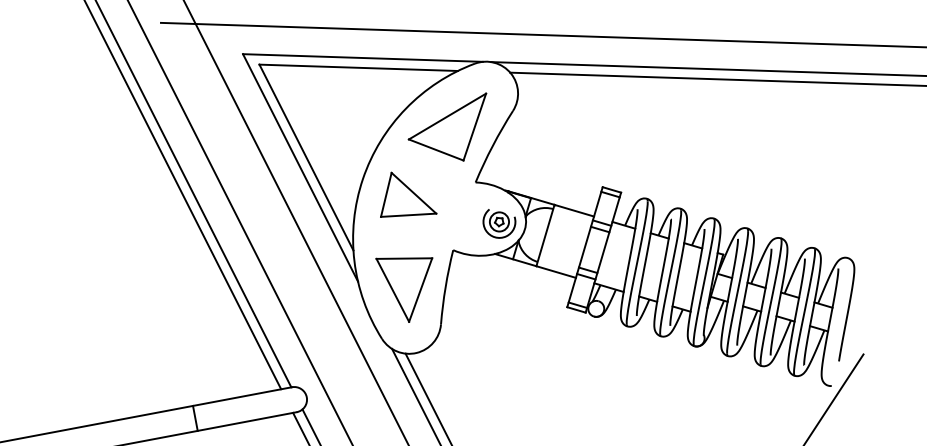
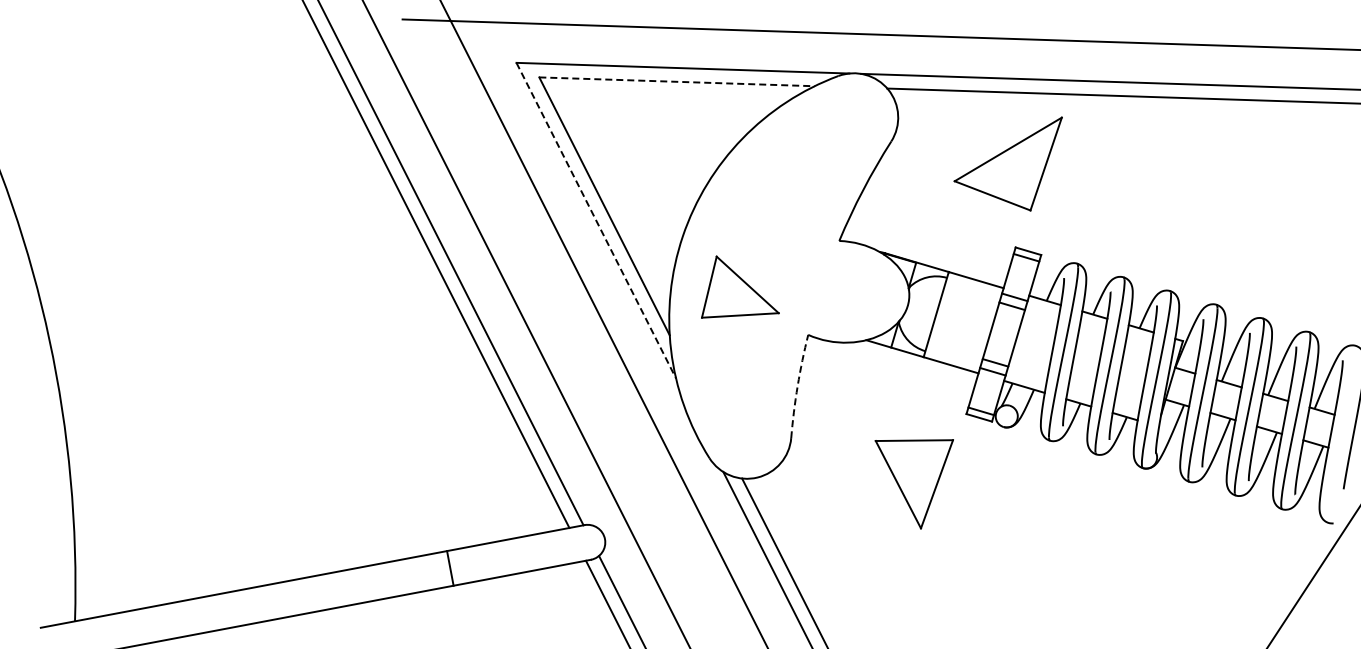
line: (359, 67) -> (677, 81), solid -> dashed
part: (446, 126) -> (1007, 163), moved
line: (300, 167) -> (596, 220), solid -> dashed
part: (408, 194) -> (740, 286), moved
part: (499, 223) -> (872, 298), removed
arc: (445, 287) -> (797, 386), solid -> dashed
part: (403, 290) -> (913, 484), moved

